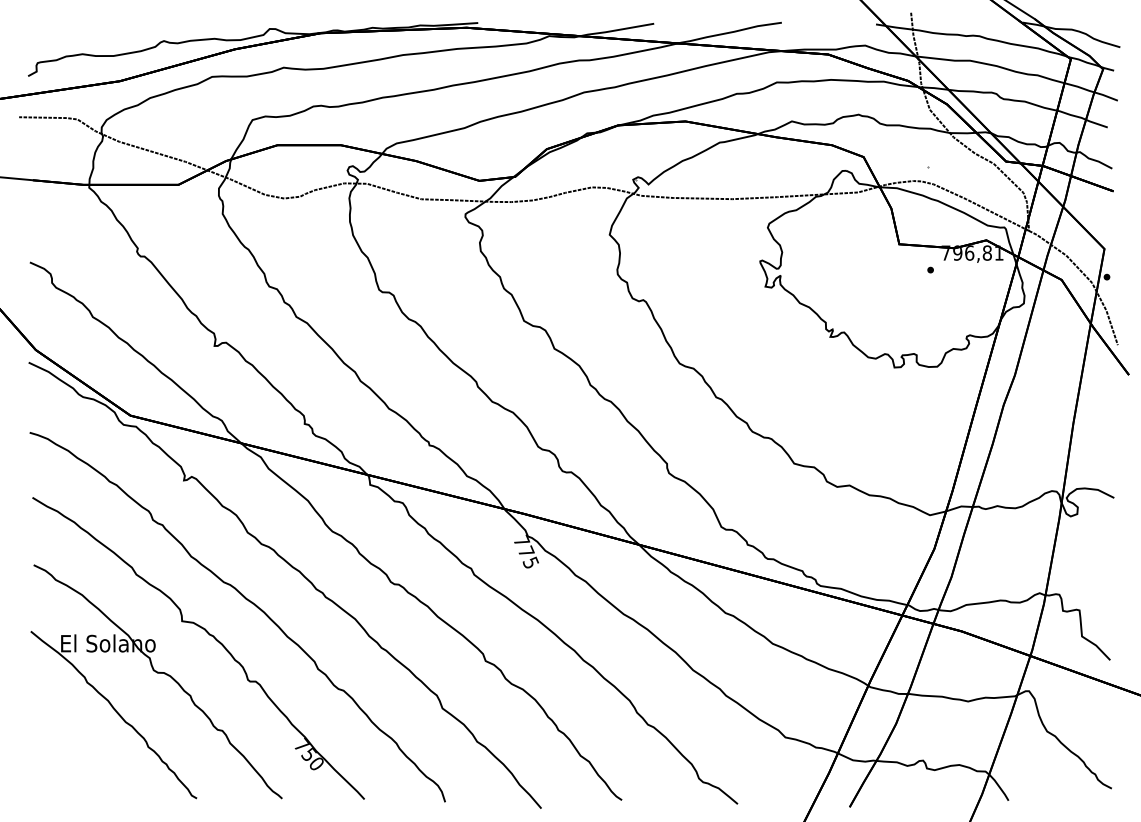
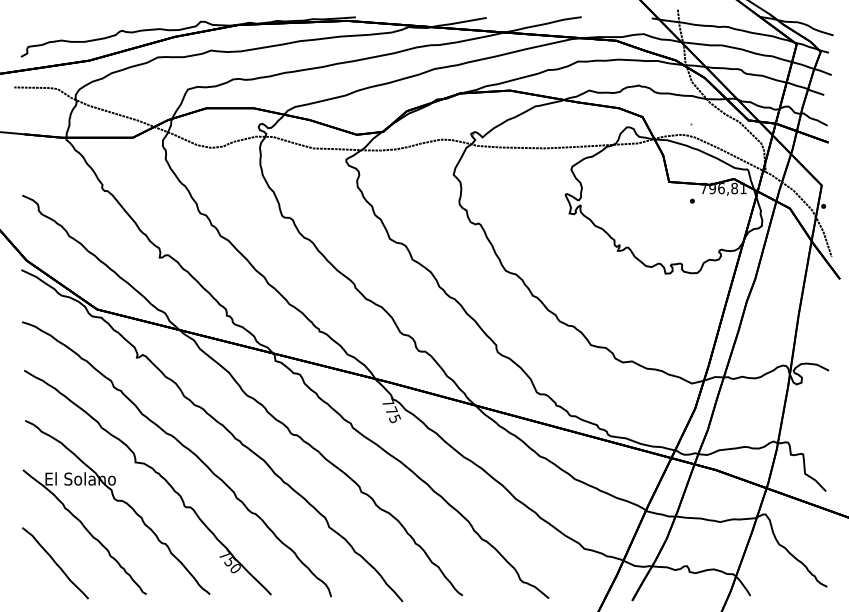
curve: (74, 756) -> (55, 563), added

